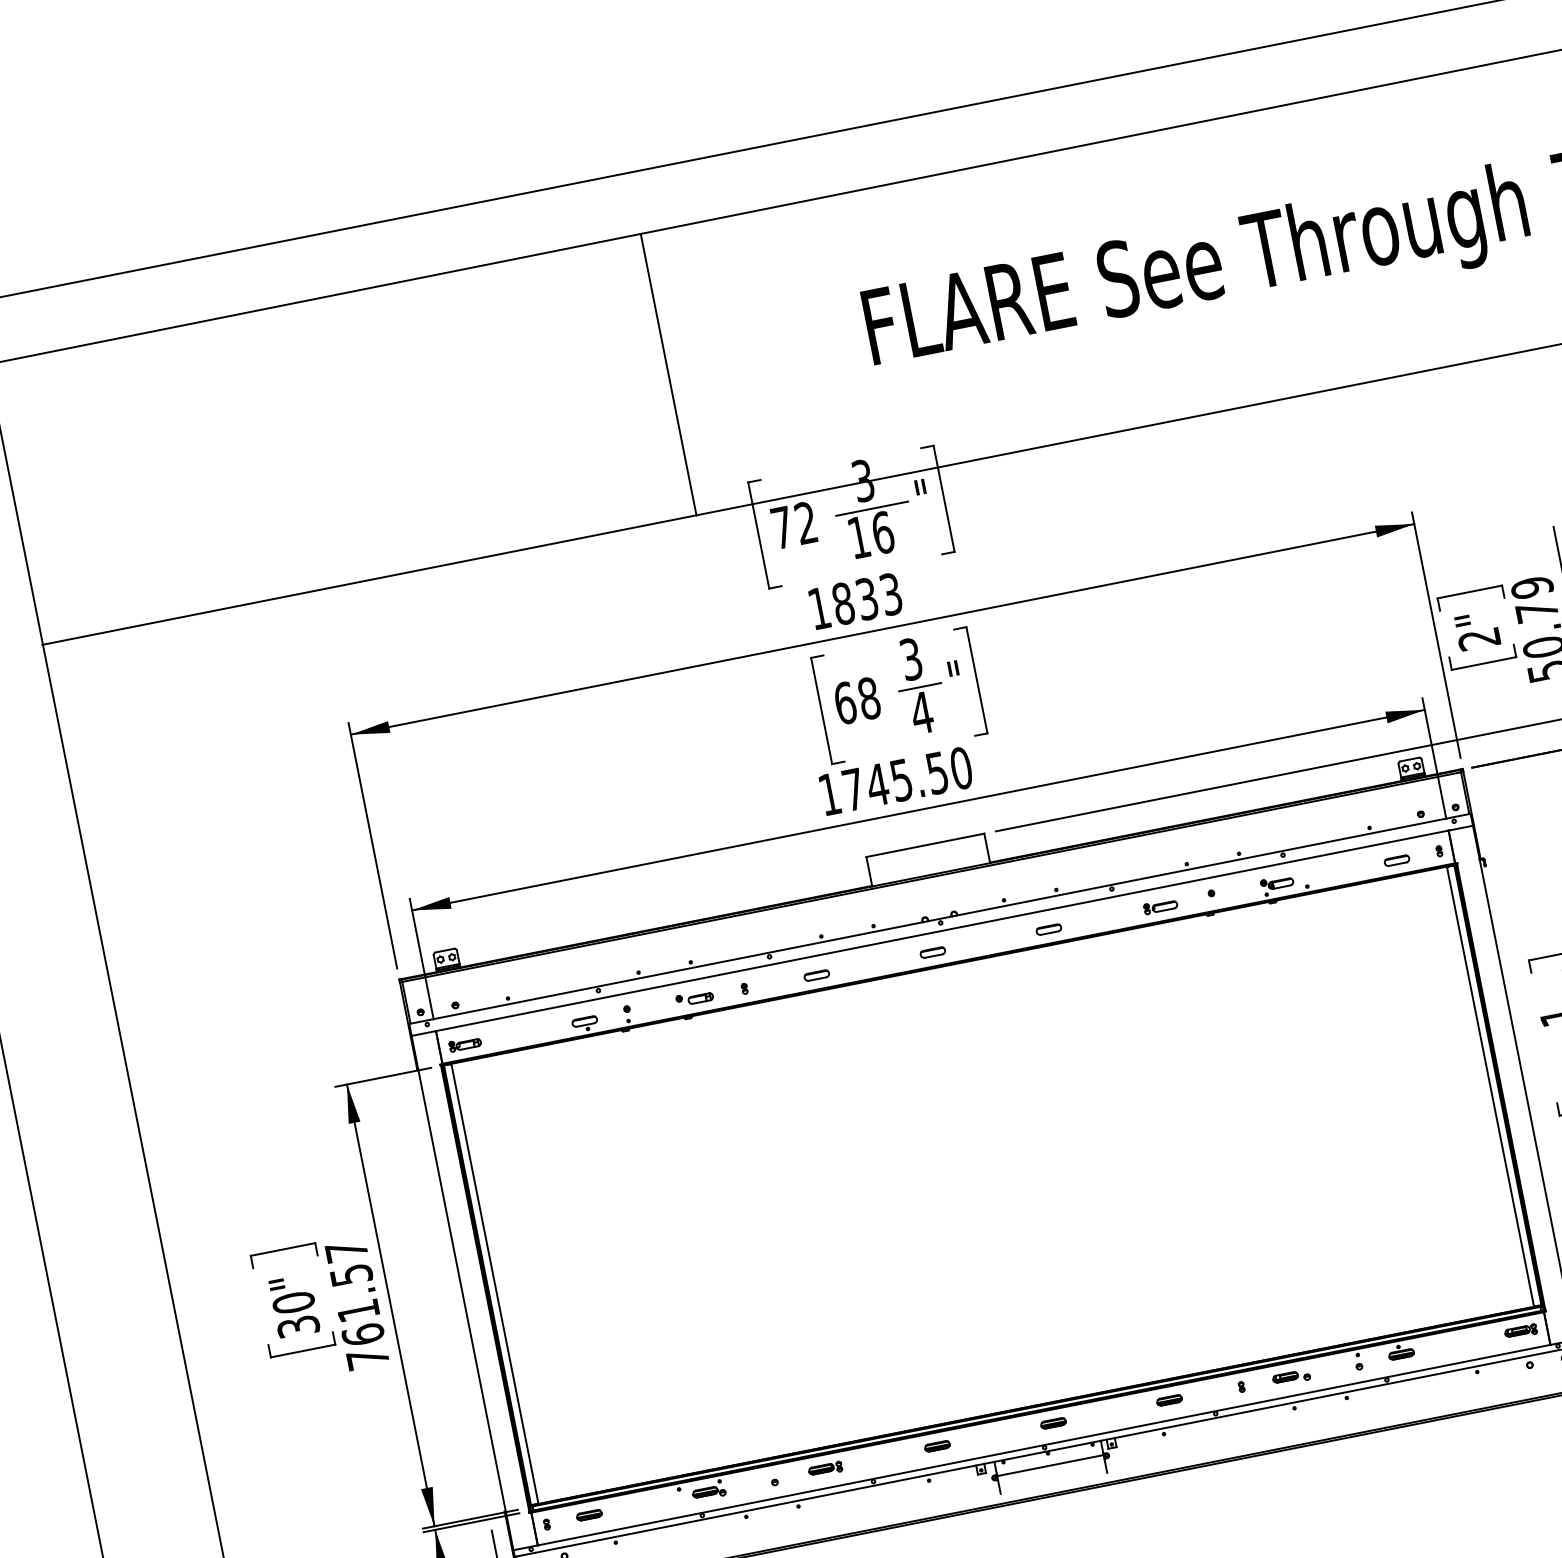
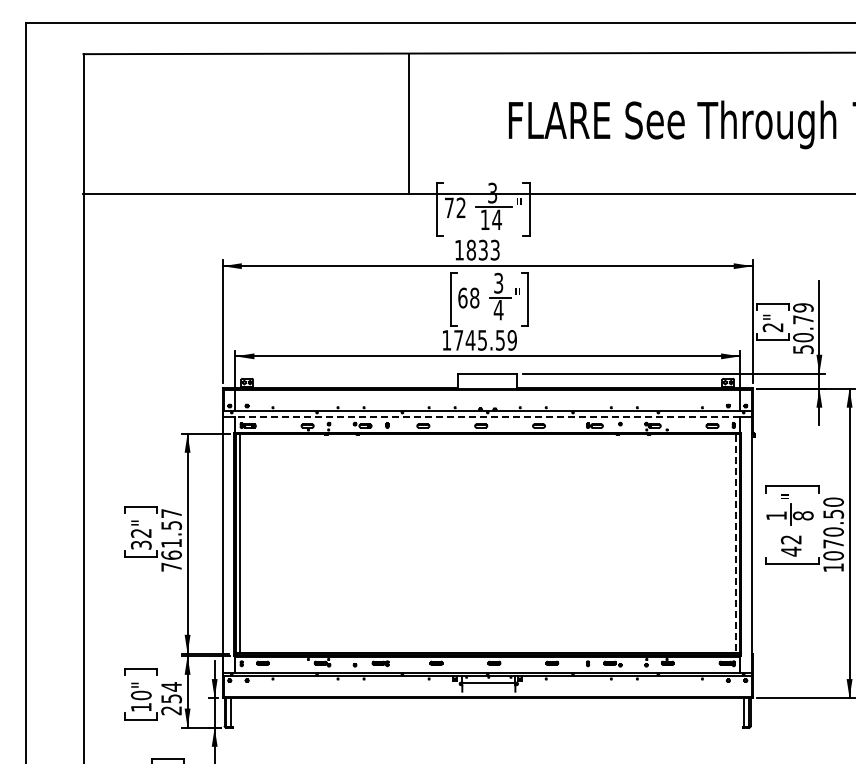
text: (881, 532) -> (496, 219), 16 -> 14
text: (959, 768) -> (511, 340), 1745.50 -> 1745.59
line: (941, 930) -> (487, 416), solid -> dashed
line: (1489, 1087) -> (735, 543), solid -> dashed
text: (293, 1301) -> (141, 532), 30" -> 32"

